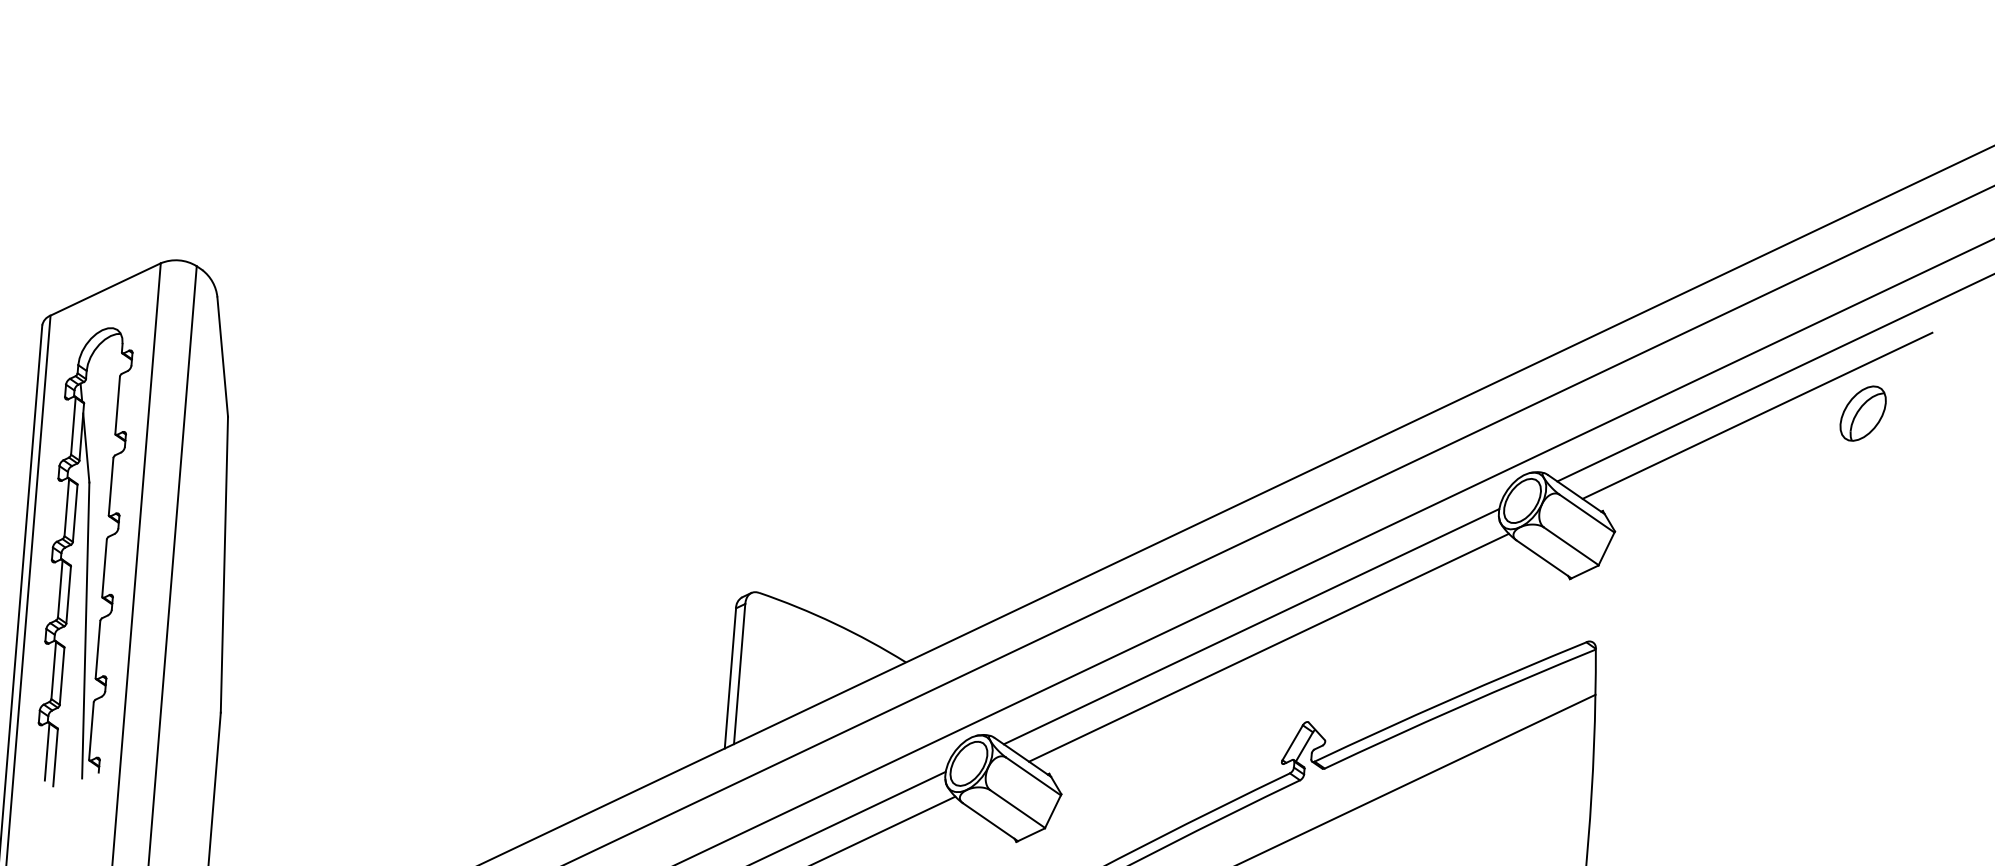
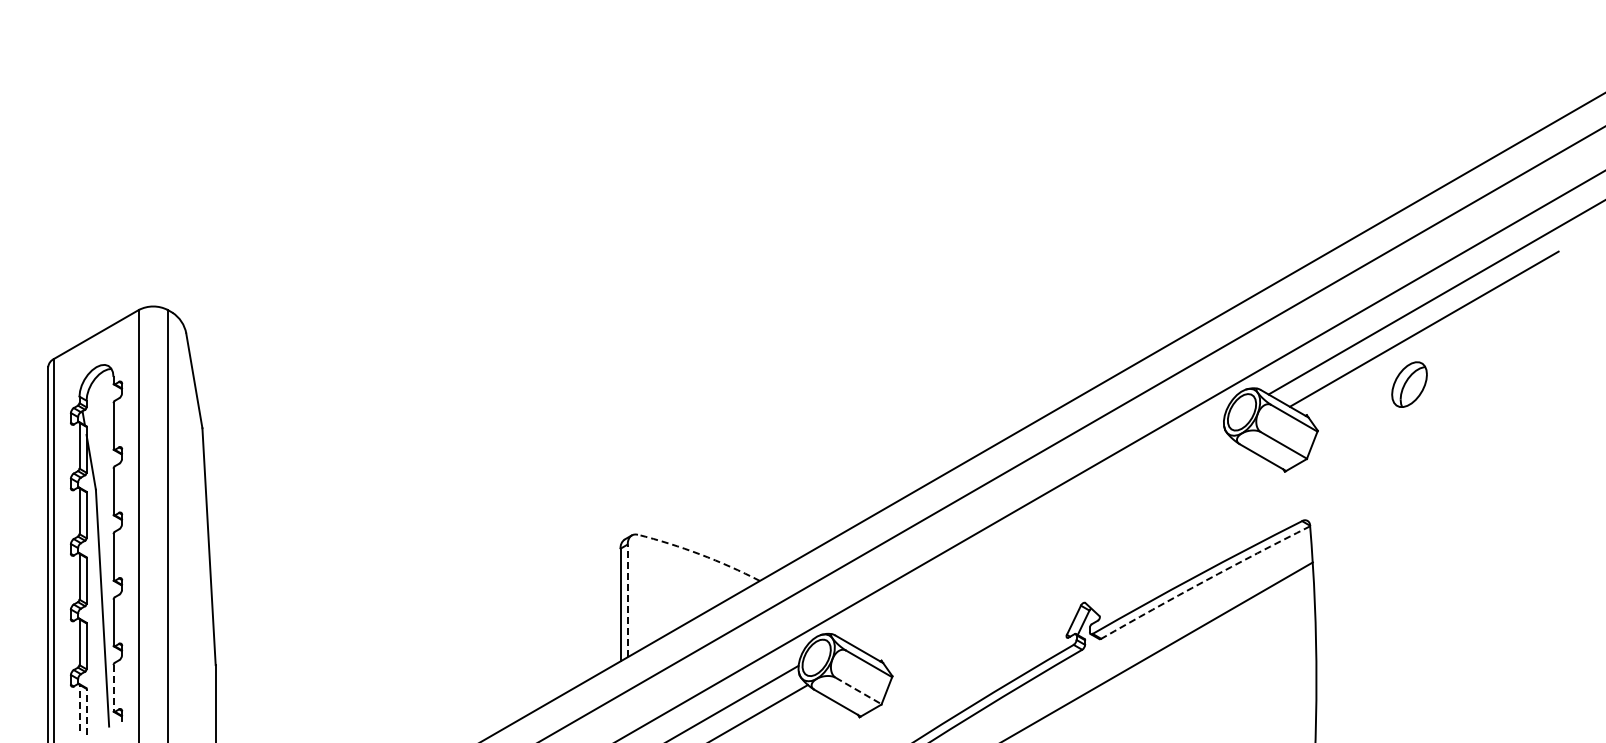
part: (1863, 413) -> (1409, 384), moved
arc: (834, 623) -> (700, 554), solid -> dashed
line: (1251, 627) -> (1033, 530), removed
line: (1268, 647) -> (1048, 545), removed
line: (739, 673) -> (627, 600), solid -> dashed
arc: (1458, 707) -> (1204, 581), solid -> dashed
line: (91, 731) -> (113, 688), solid -> dashed
line: (47, 751) -> (79, 707), solid -> dashed
line: (55, 757) -> (86, 711), solid -> dashed
line: (1017, 809) -> (858, 691), solid -> dashed

